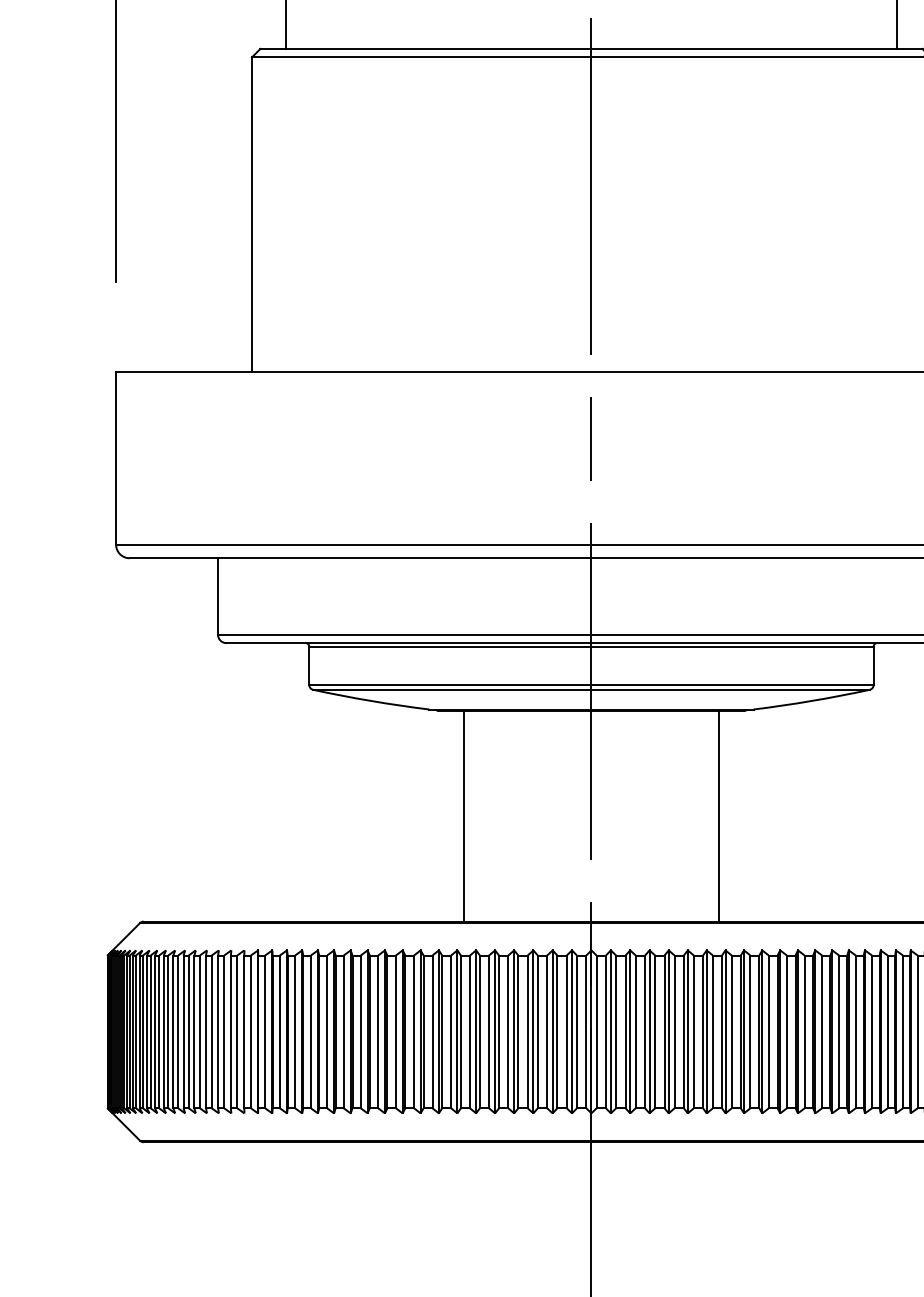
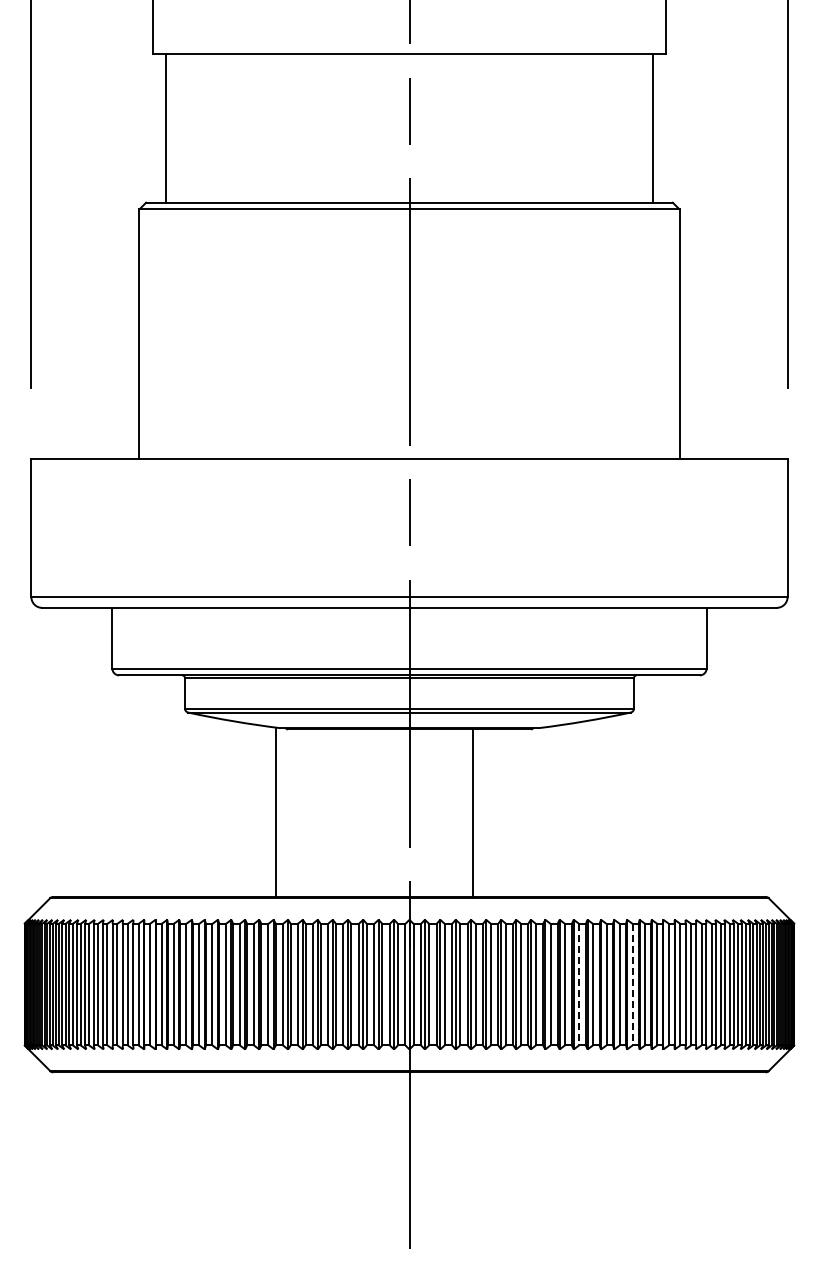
line: (464, 815) -> (276, 812), moved
line: (718, 815) -> (472, 812), moved
line: (805, 1031) -> (579, 984), solid -> dashed
line: (871, 1031) -> (632, 984), solid -> dashed

